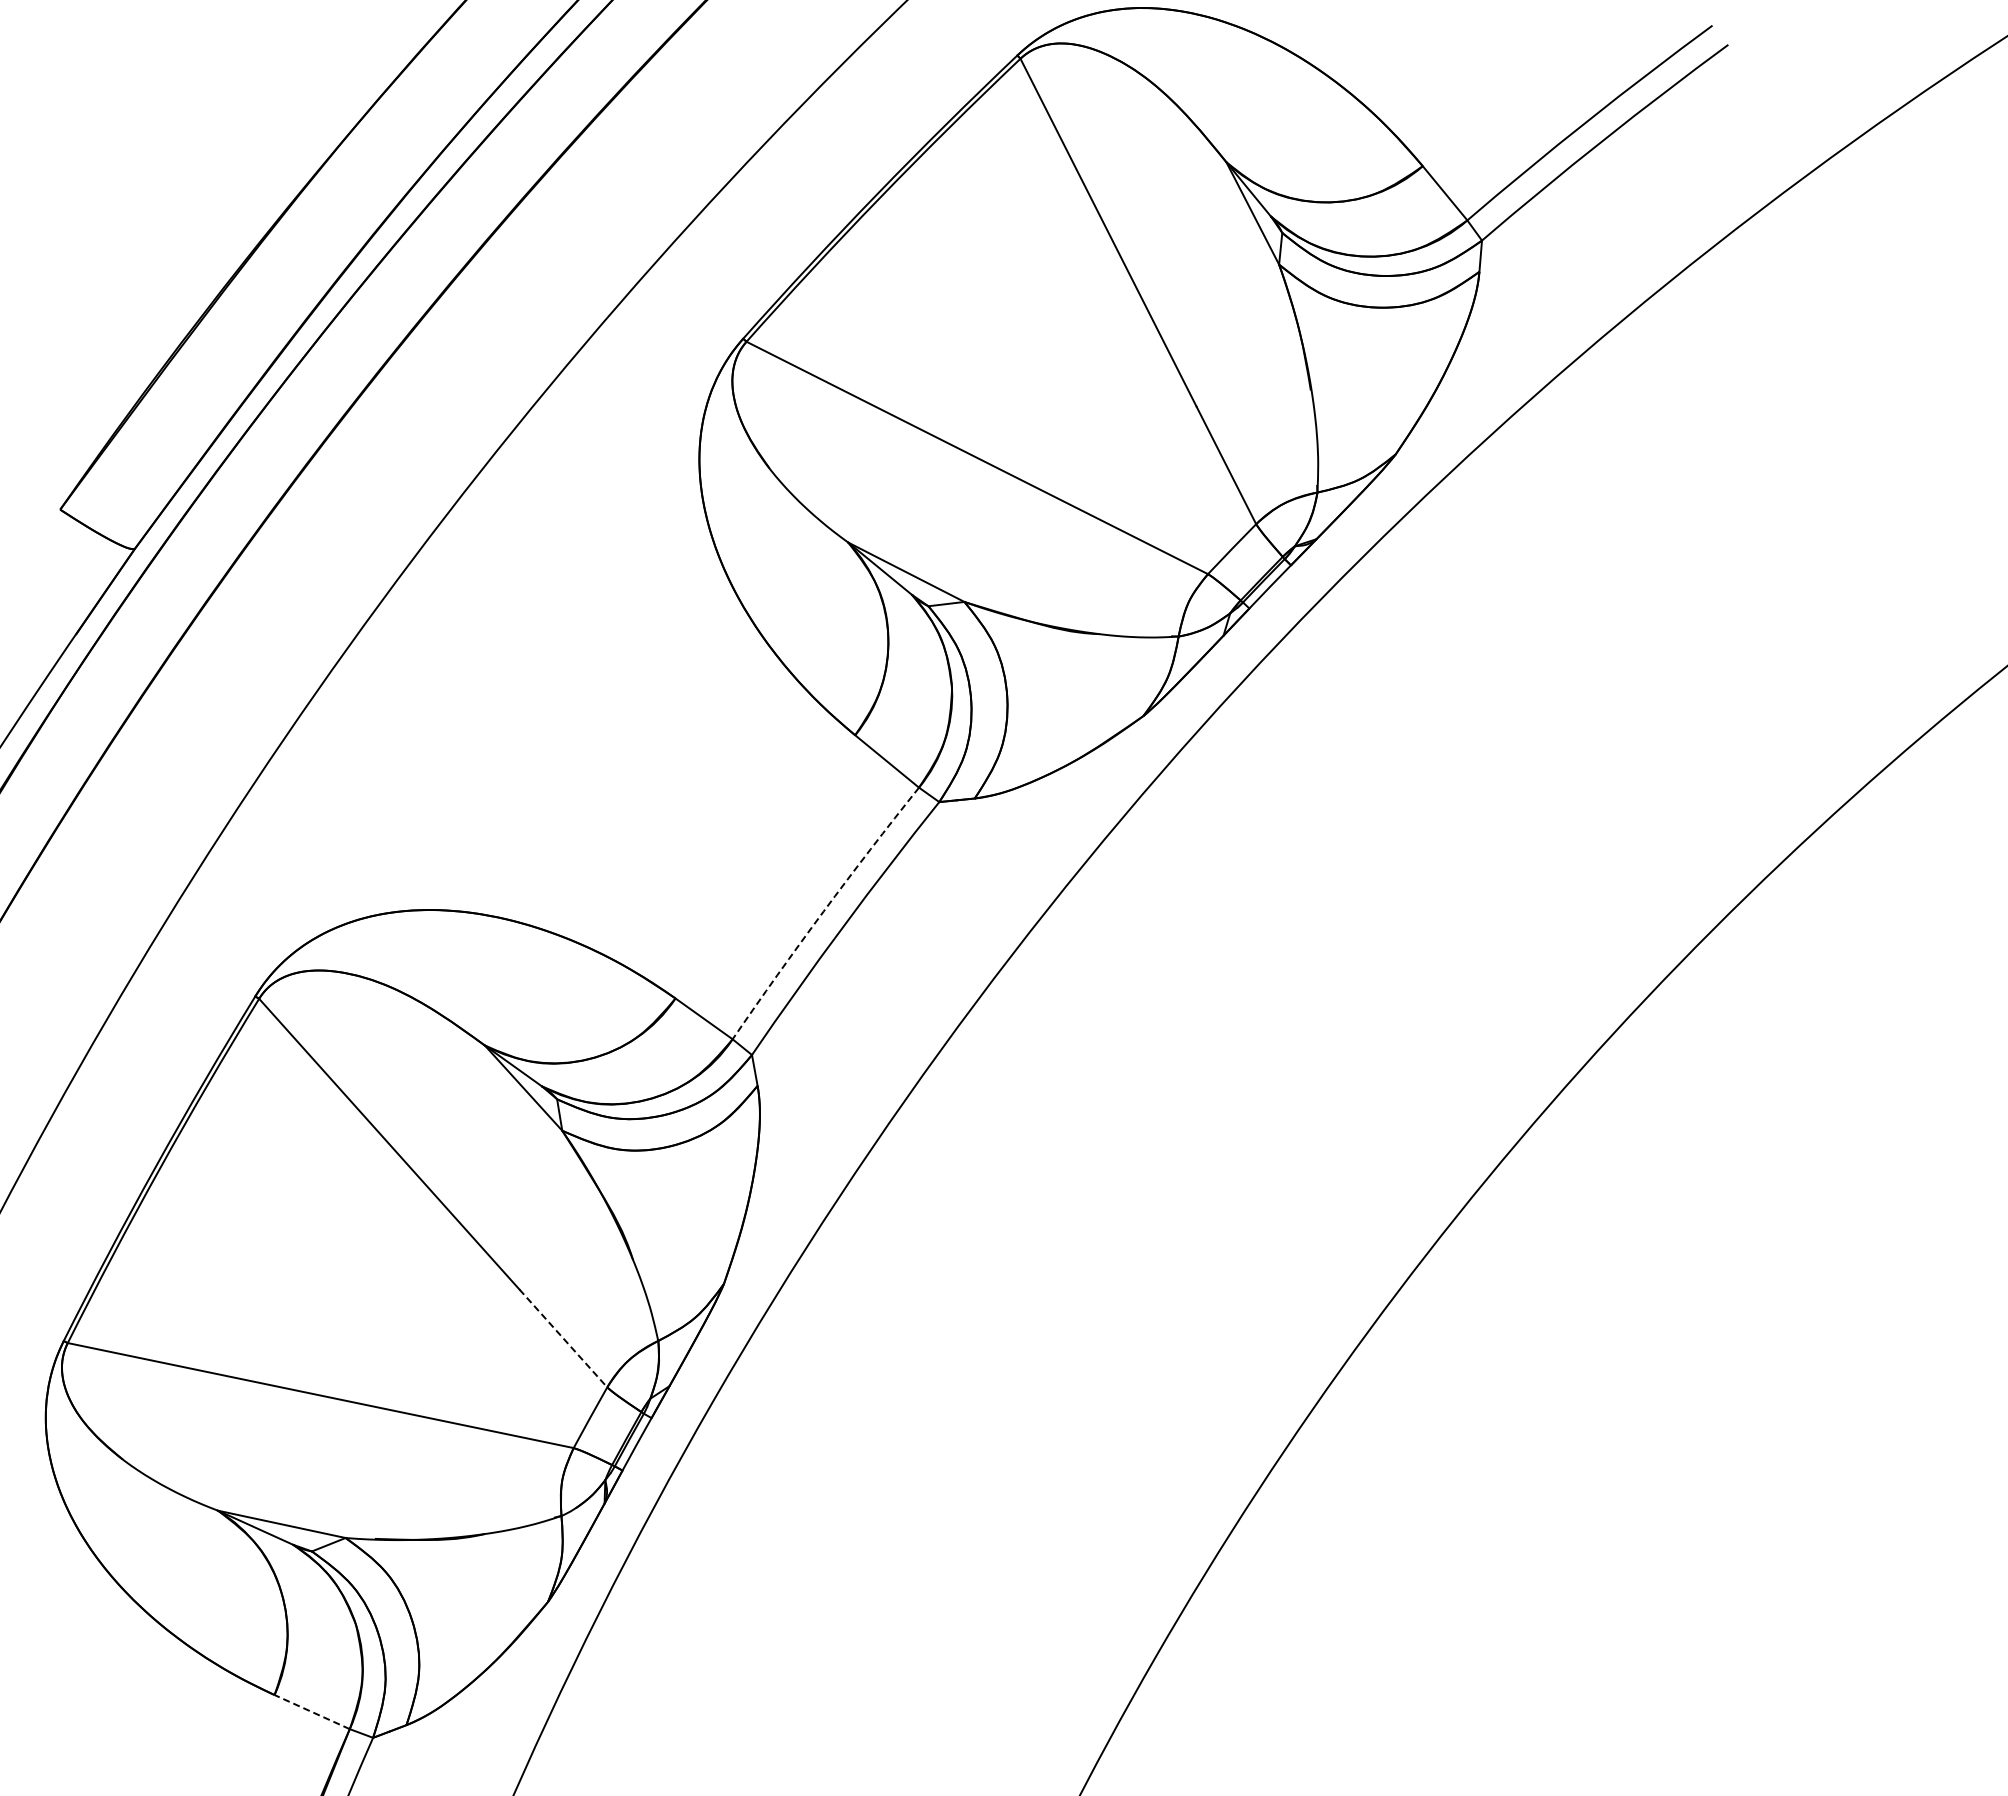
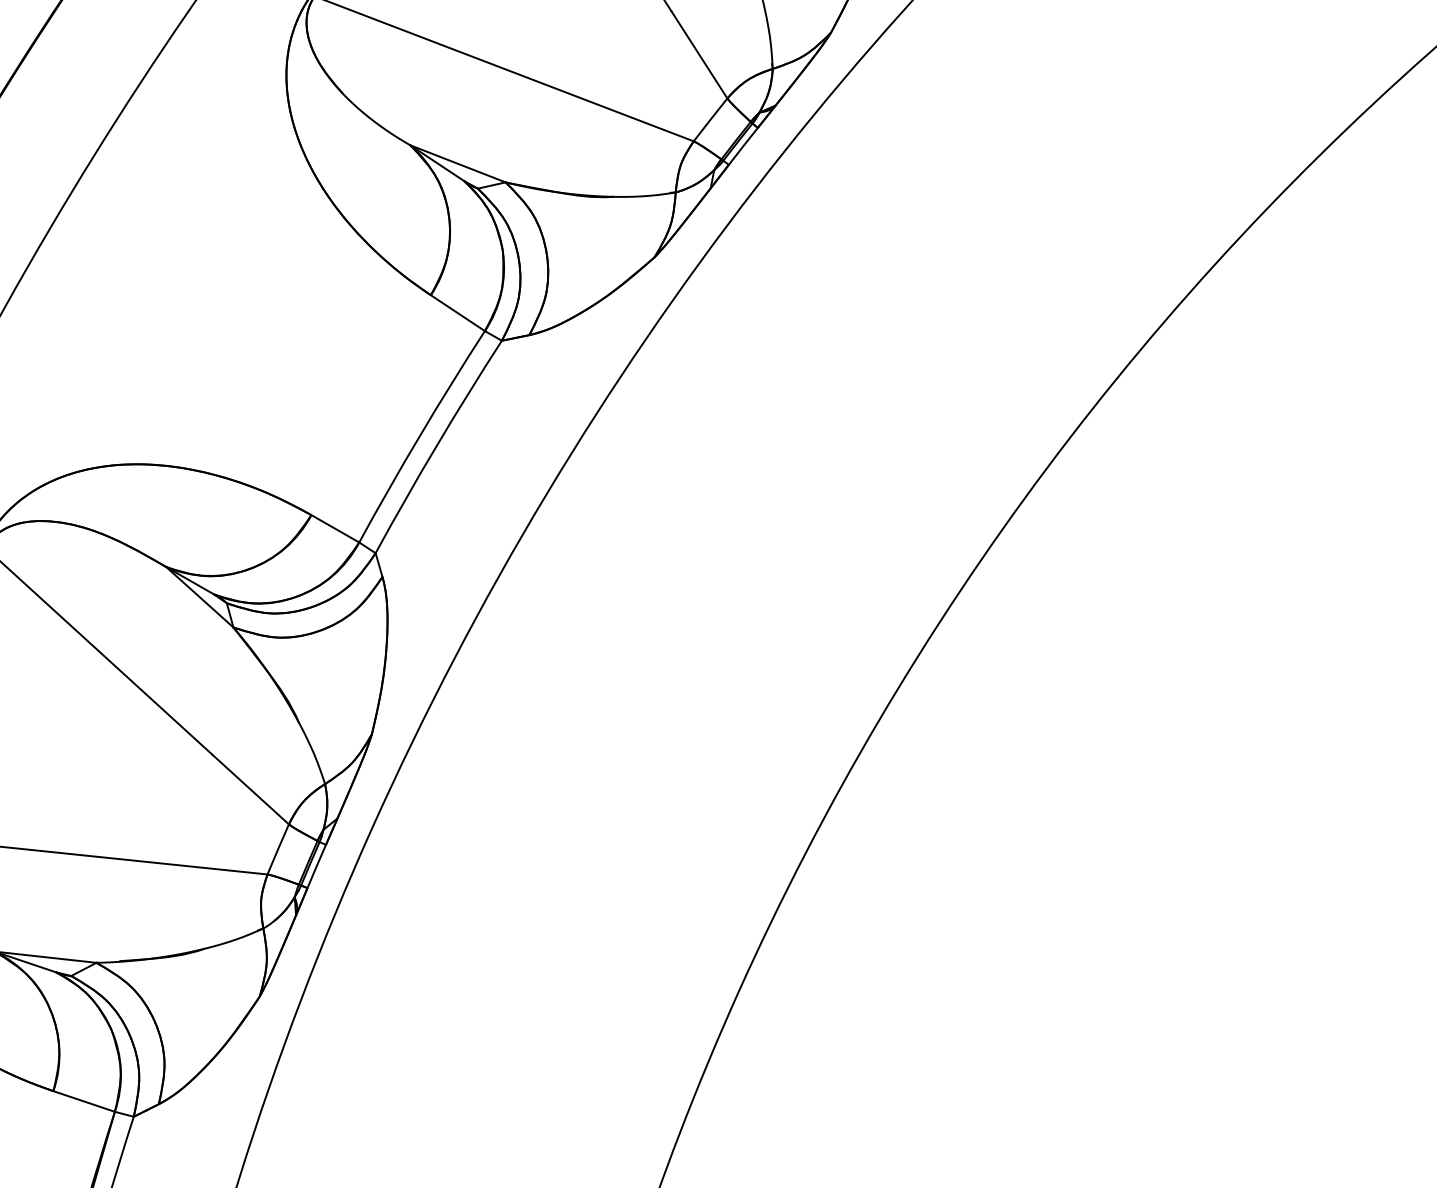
arc: (823, 911) -> (420, 435), dashed -> solid
line: (563, 1338) -> (250, 789), dashed -> solid
line: (311, 1711) -> (83, 1101), dashed -> solid

